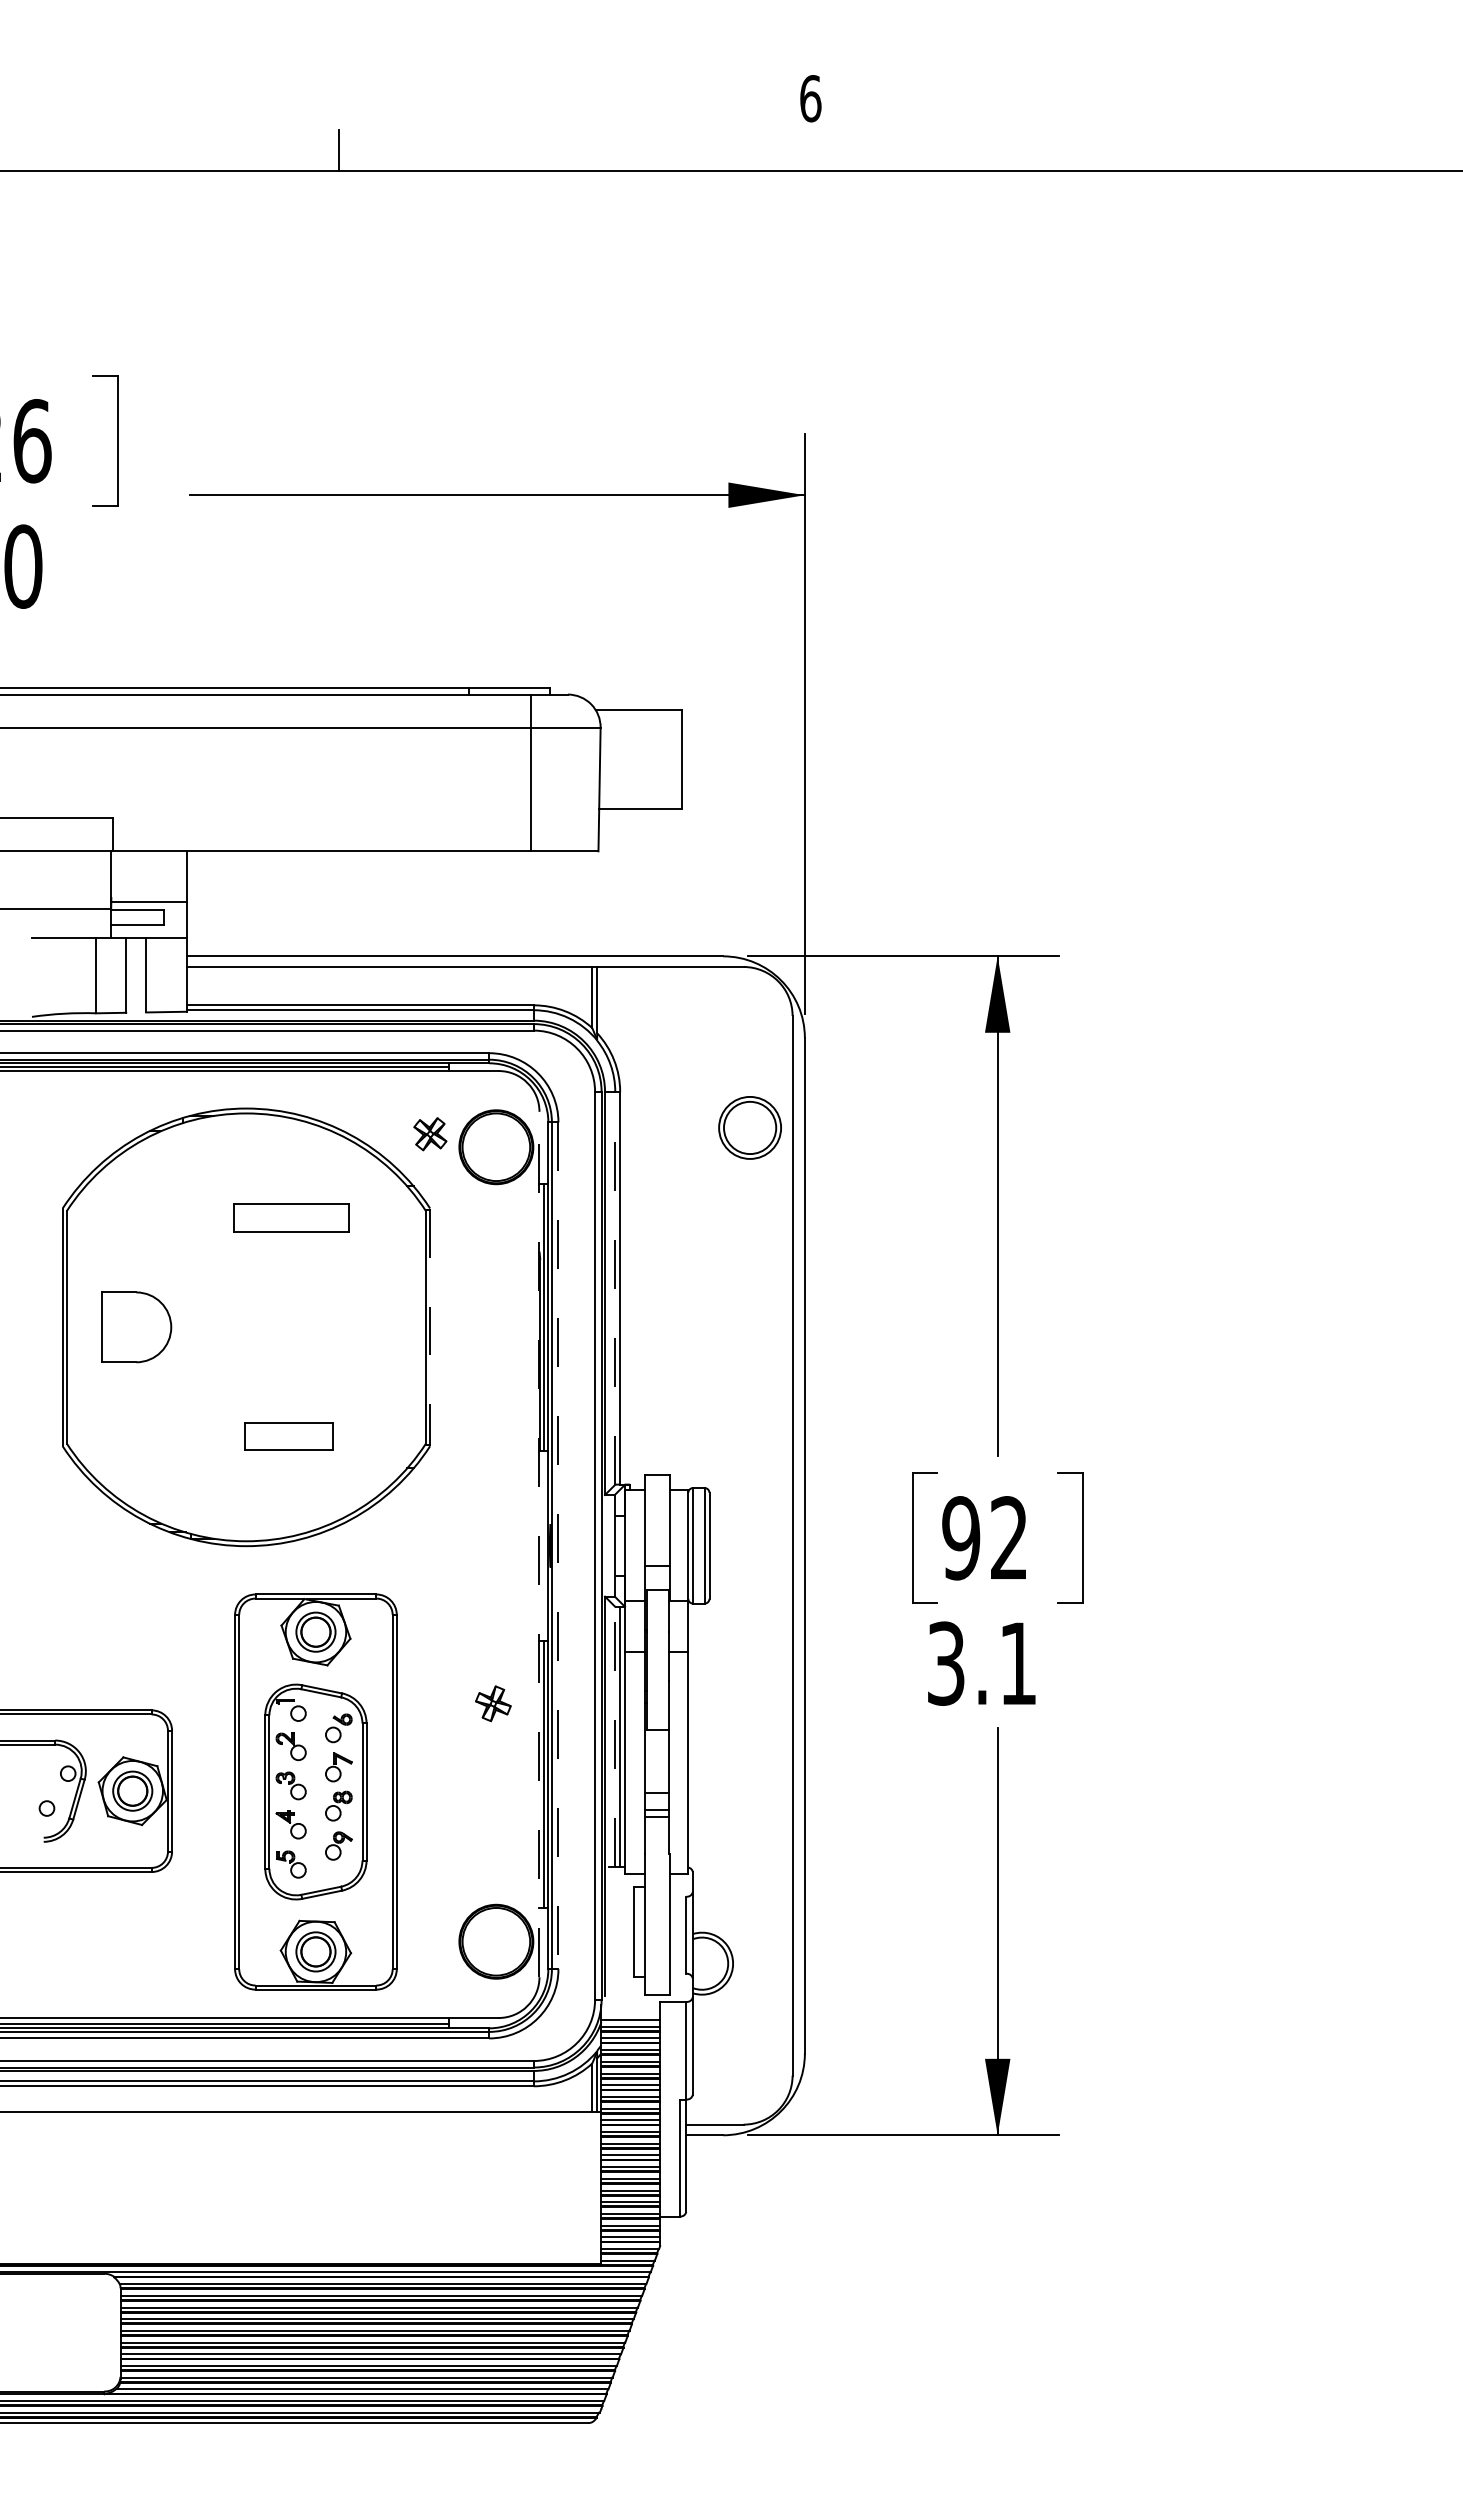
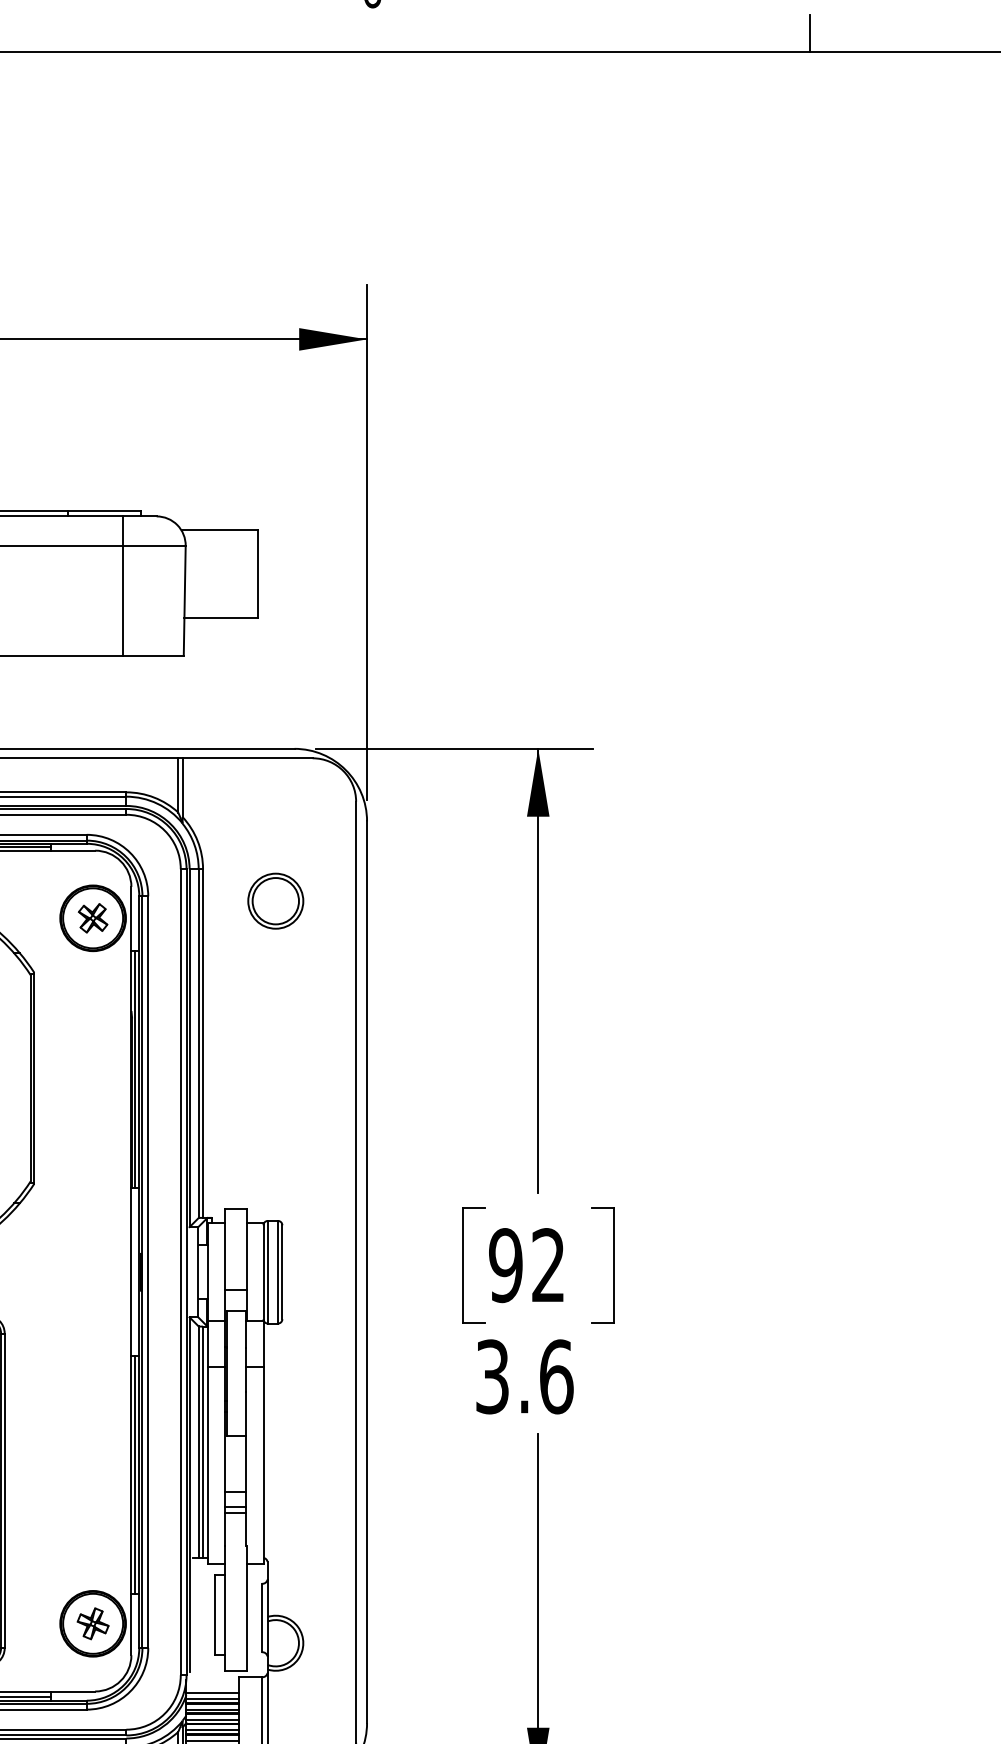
line: (1303, 150) -> (809, 33), added
part: (749, 1127) -> (275, 900), moved
part: (430, 1134) -> (93, 918), moved
line: (615, 1287) -> (198, 1042), dashed -> solid
line: (430, 1327) -> (34, 1078), dashed -> solid
line: (539, 1544) -> (131, 1271), dashed -> solid
line: (558, 1546) -> (148, 1272), dashed -> solid
text: (1018, 1663) -> (556, 1376), 3.1 -> 3.6
part: (493, 1703) -> (93, 1623), moved
line: (615, 1736) -> (198, 1441), dashed -> solid

